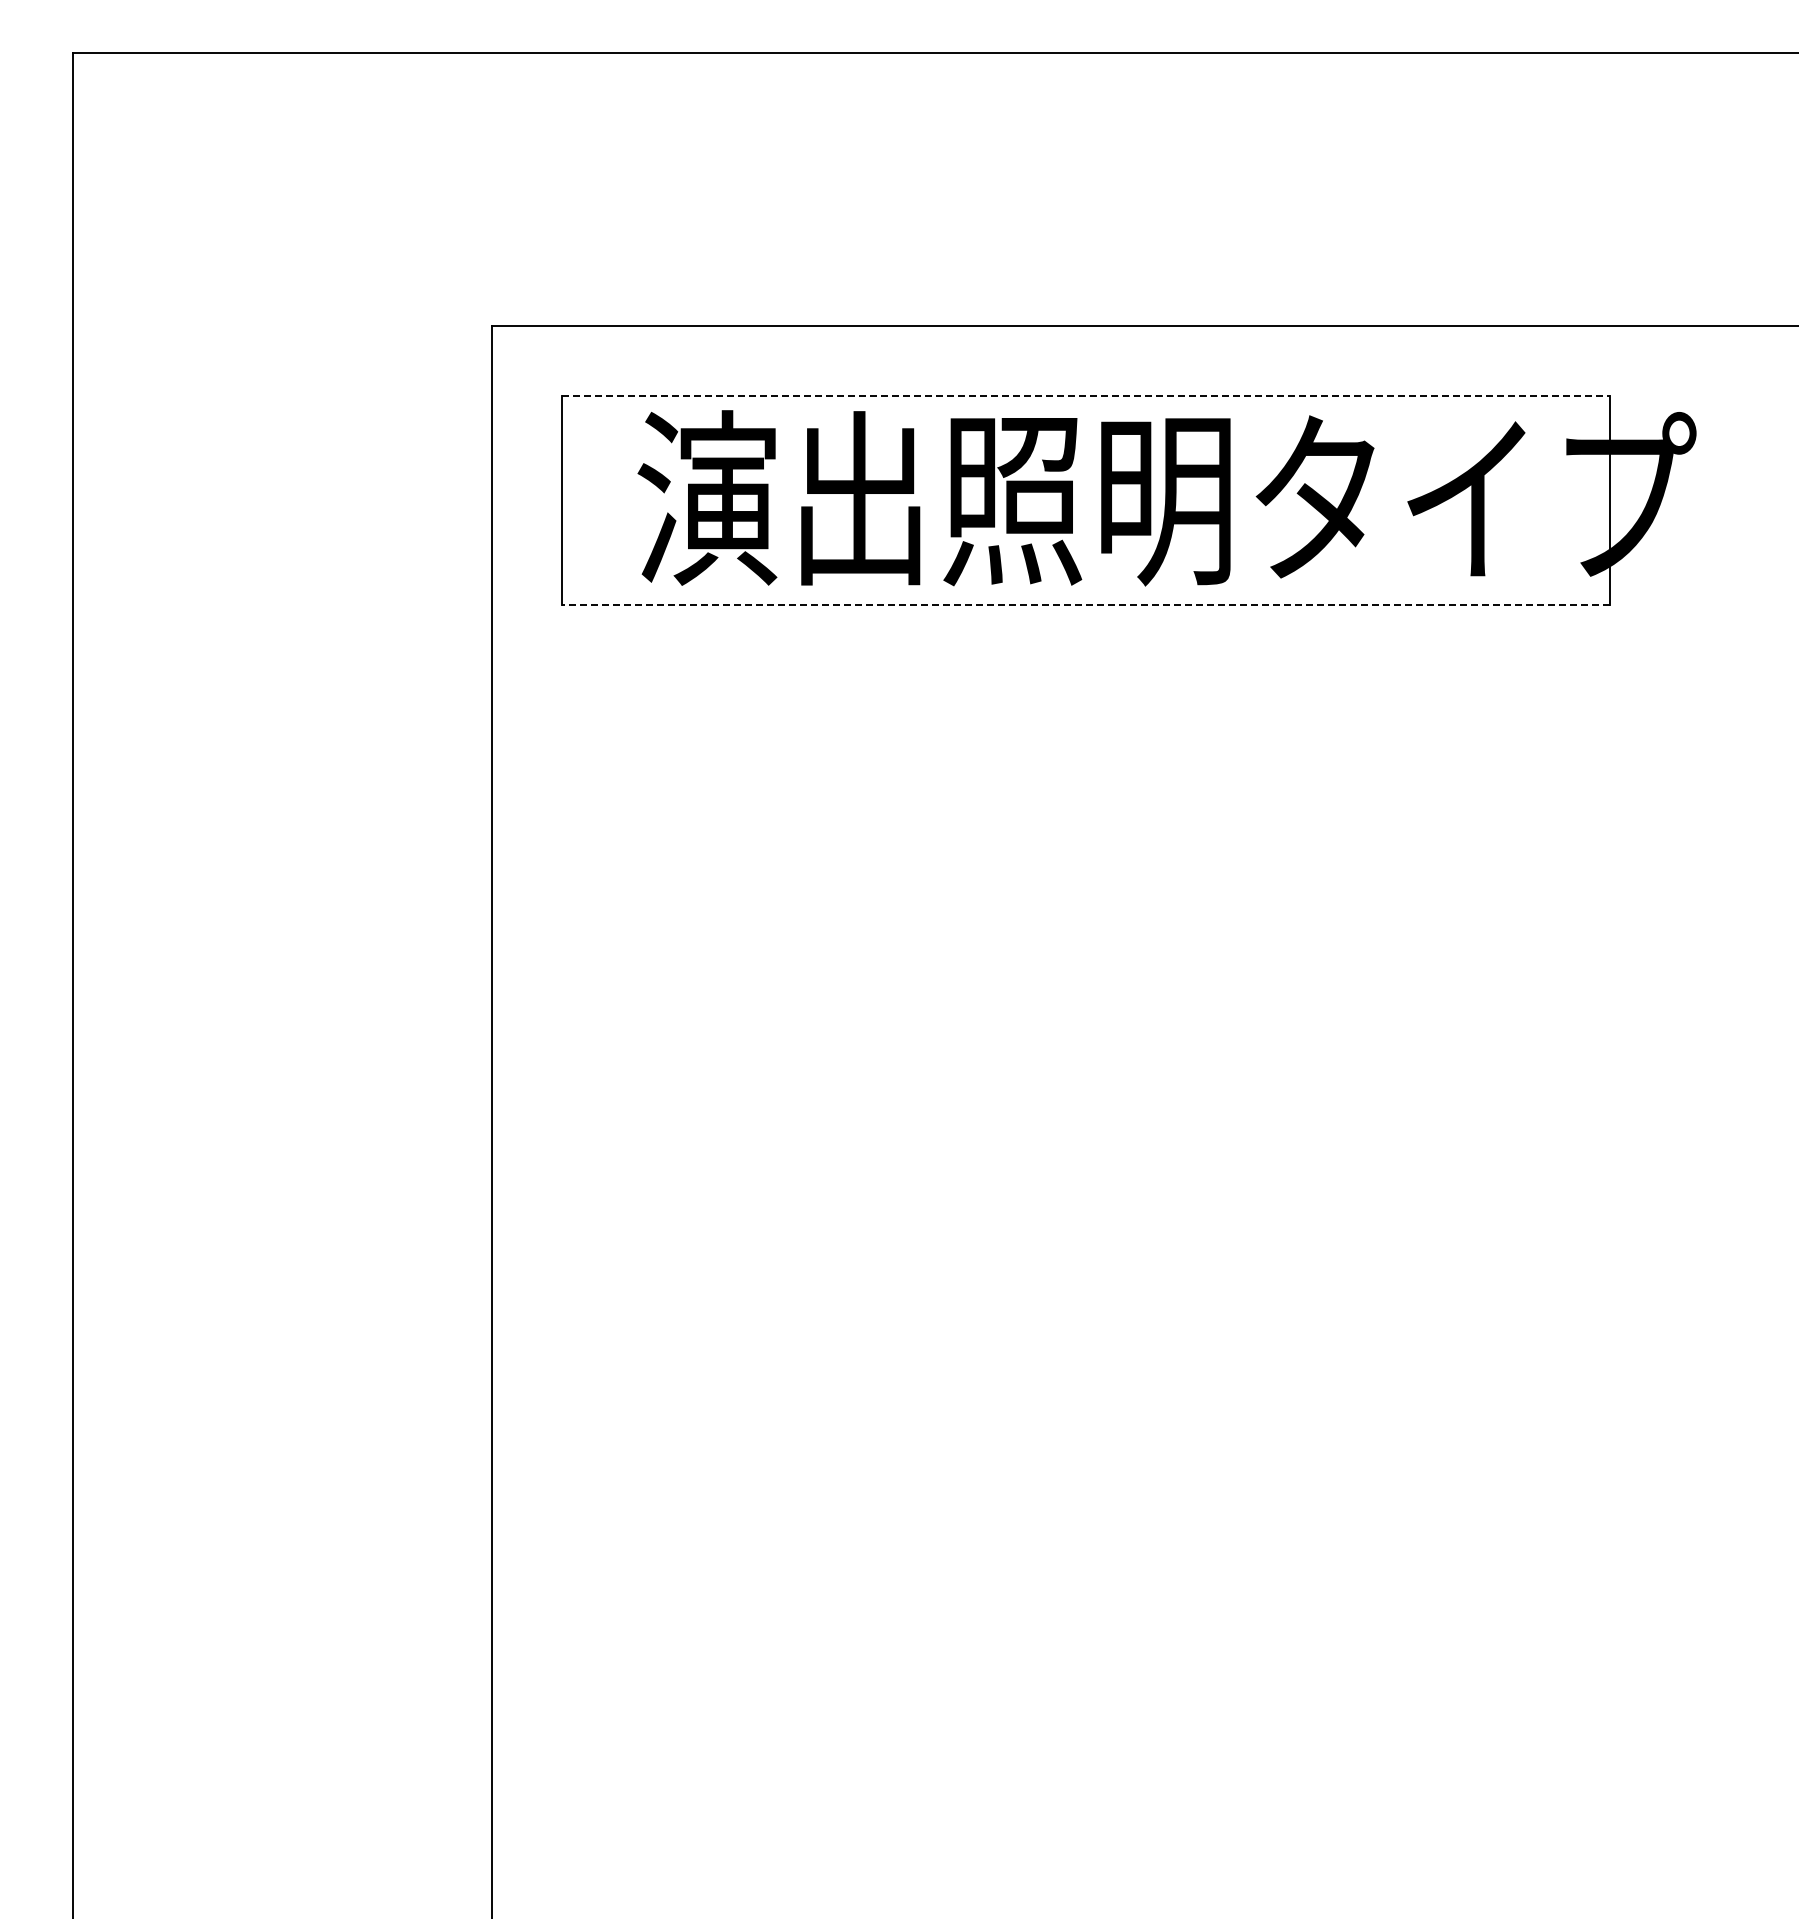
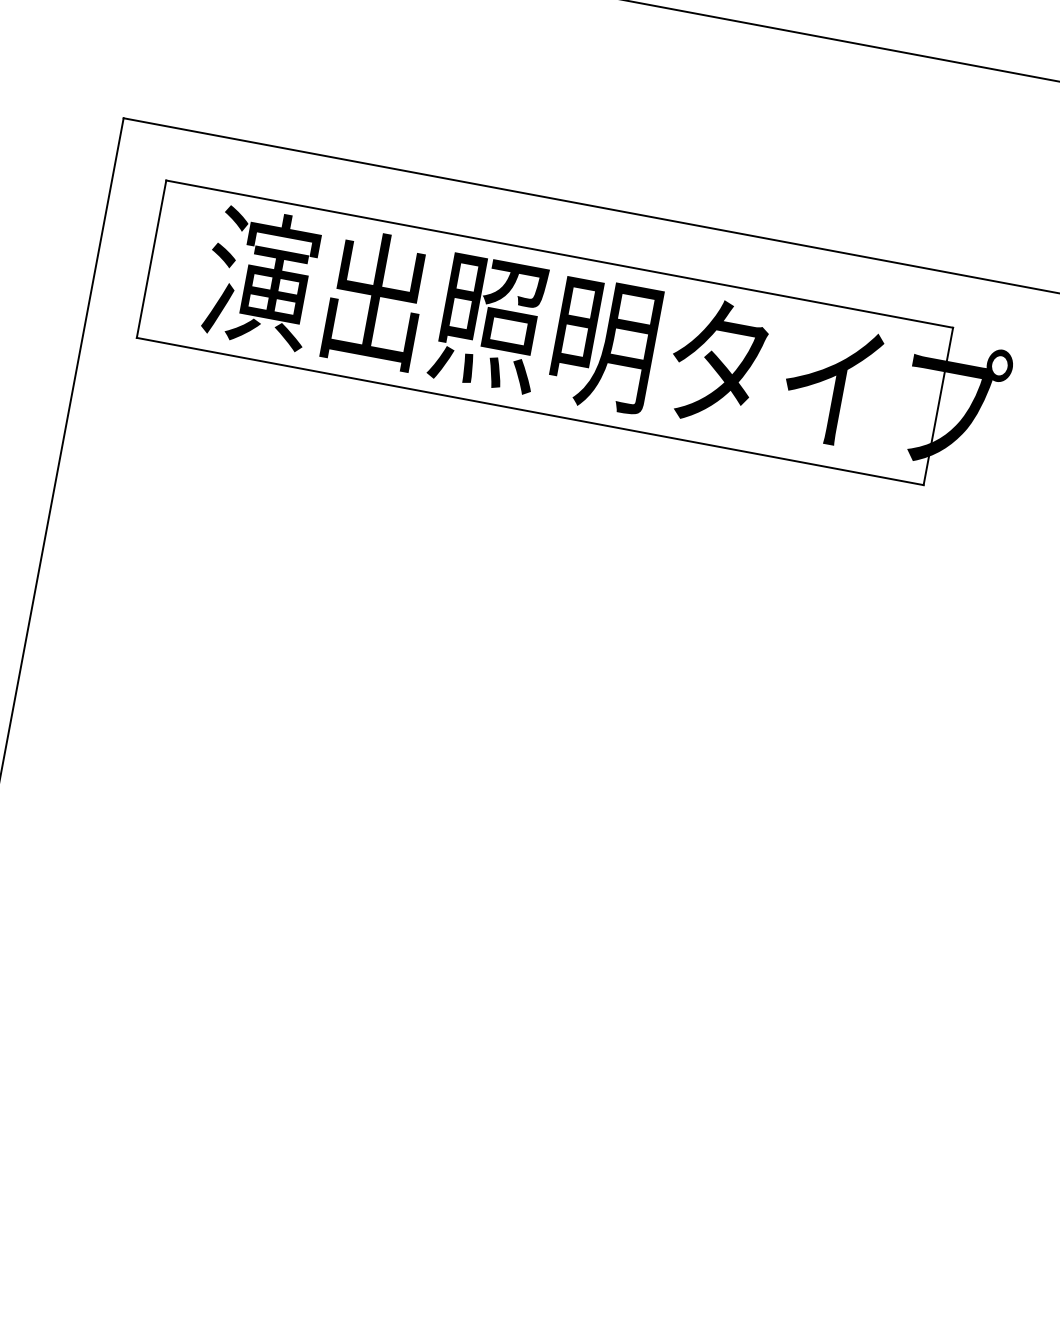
line: (1086, 395) -> (560, 254), dashed -> solid
line: (1086, 605) -> (530, 411), dashed -> solid

